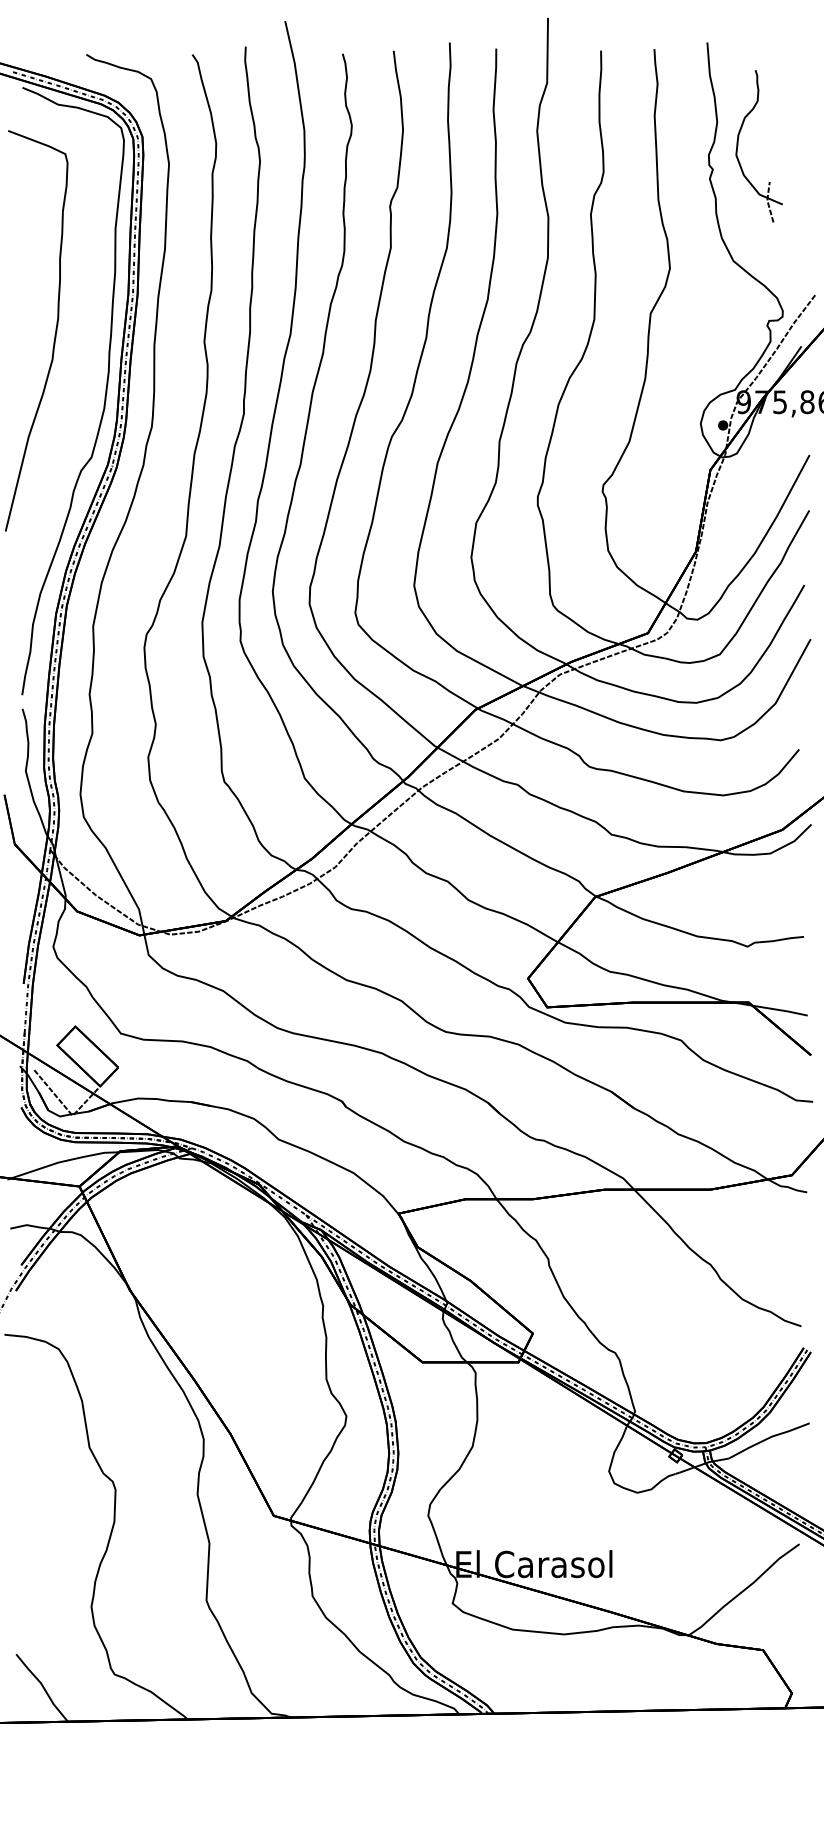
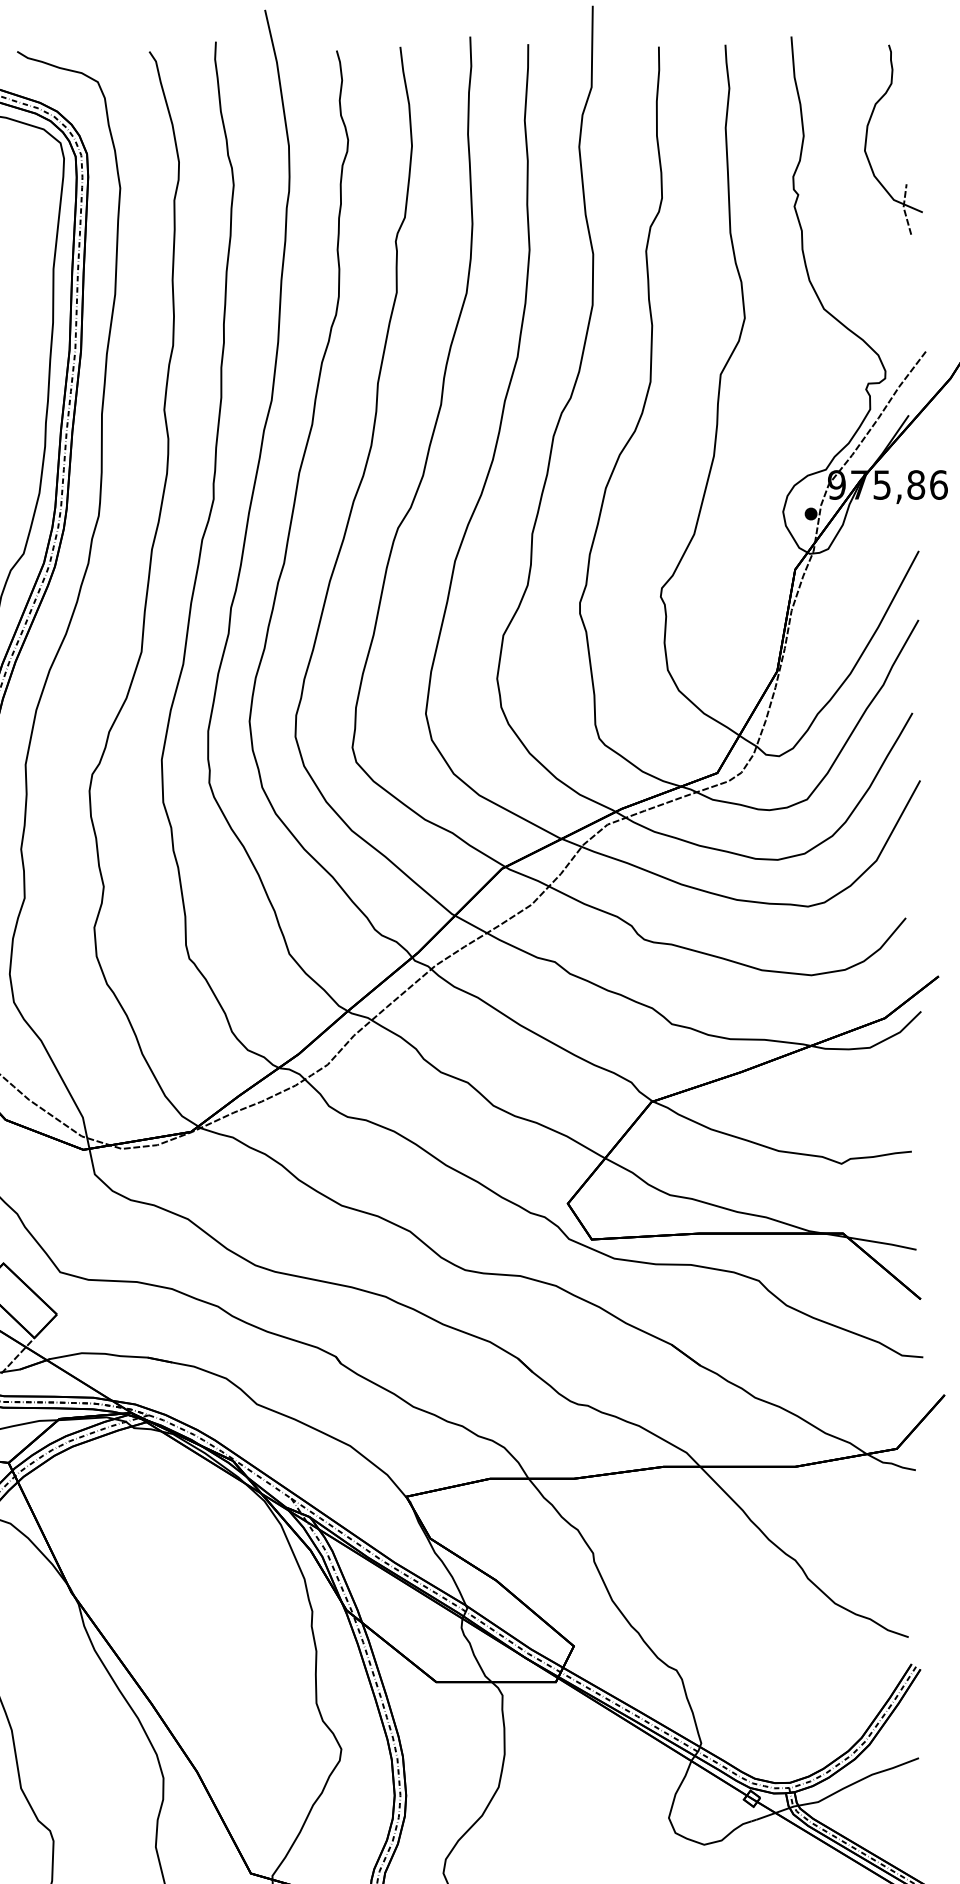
part: (738, 146) -> (867, 140), moved

